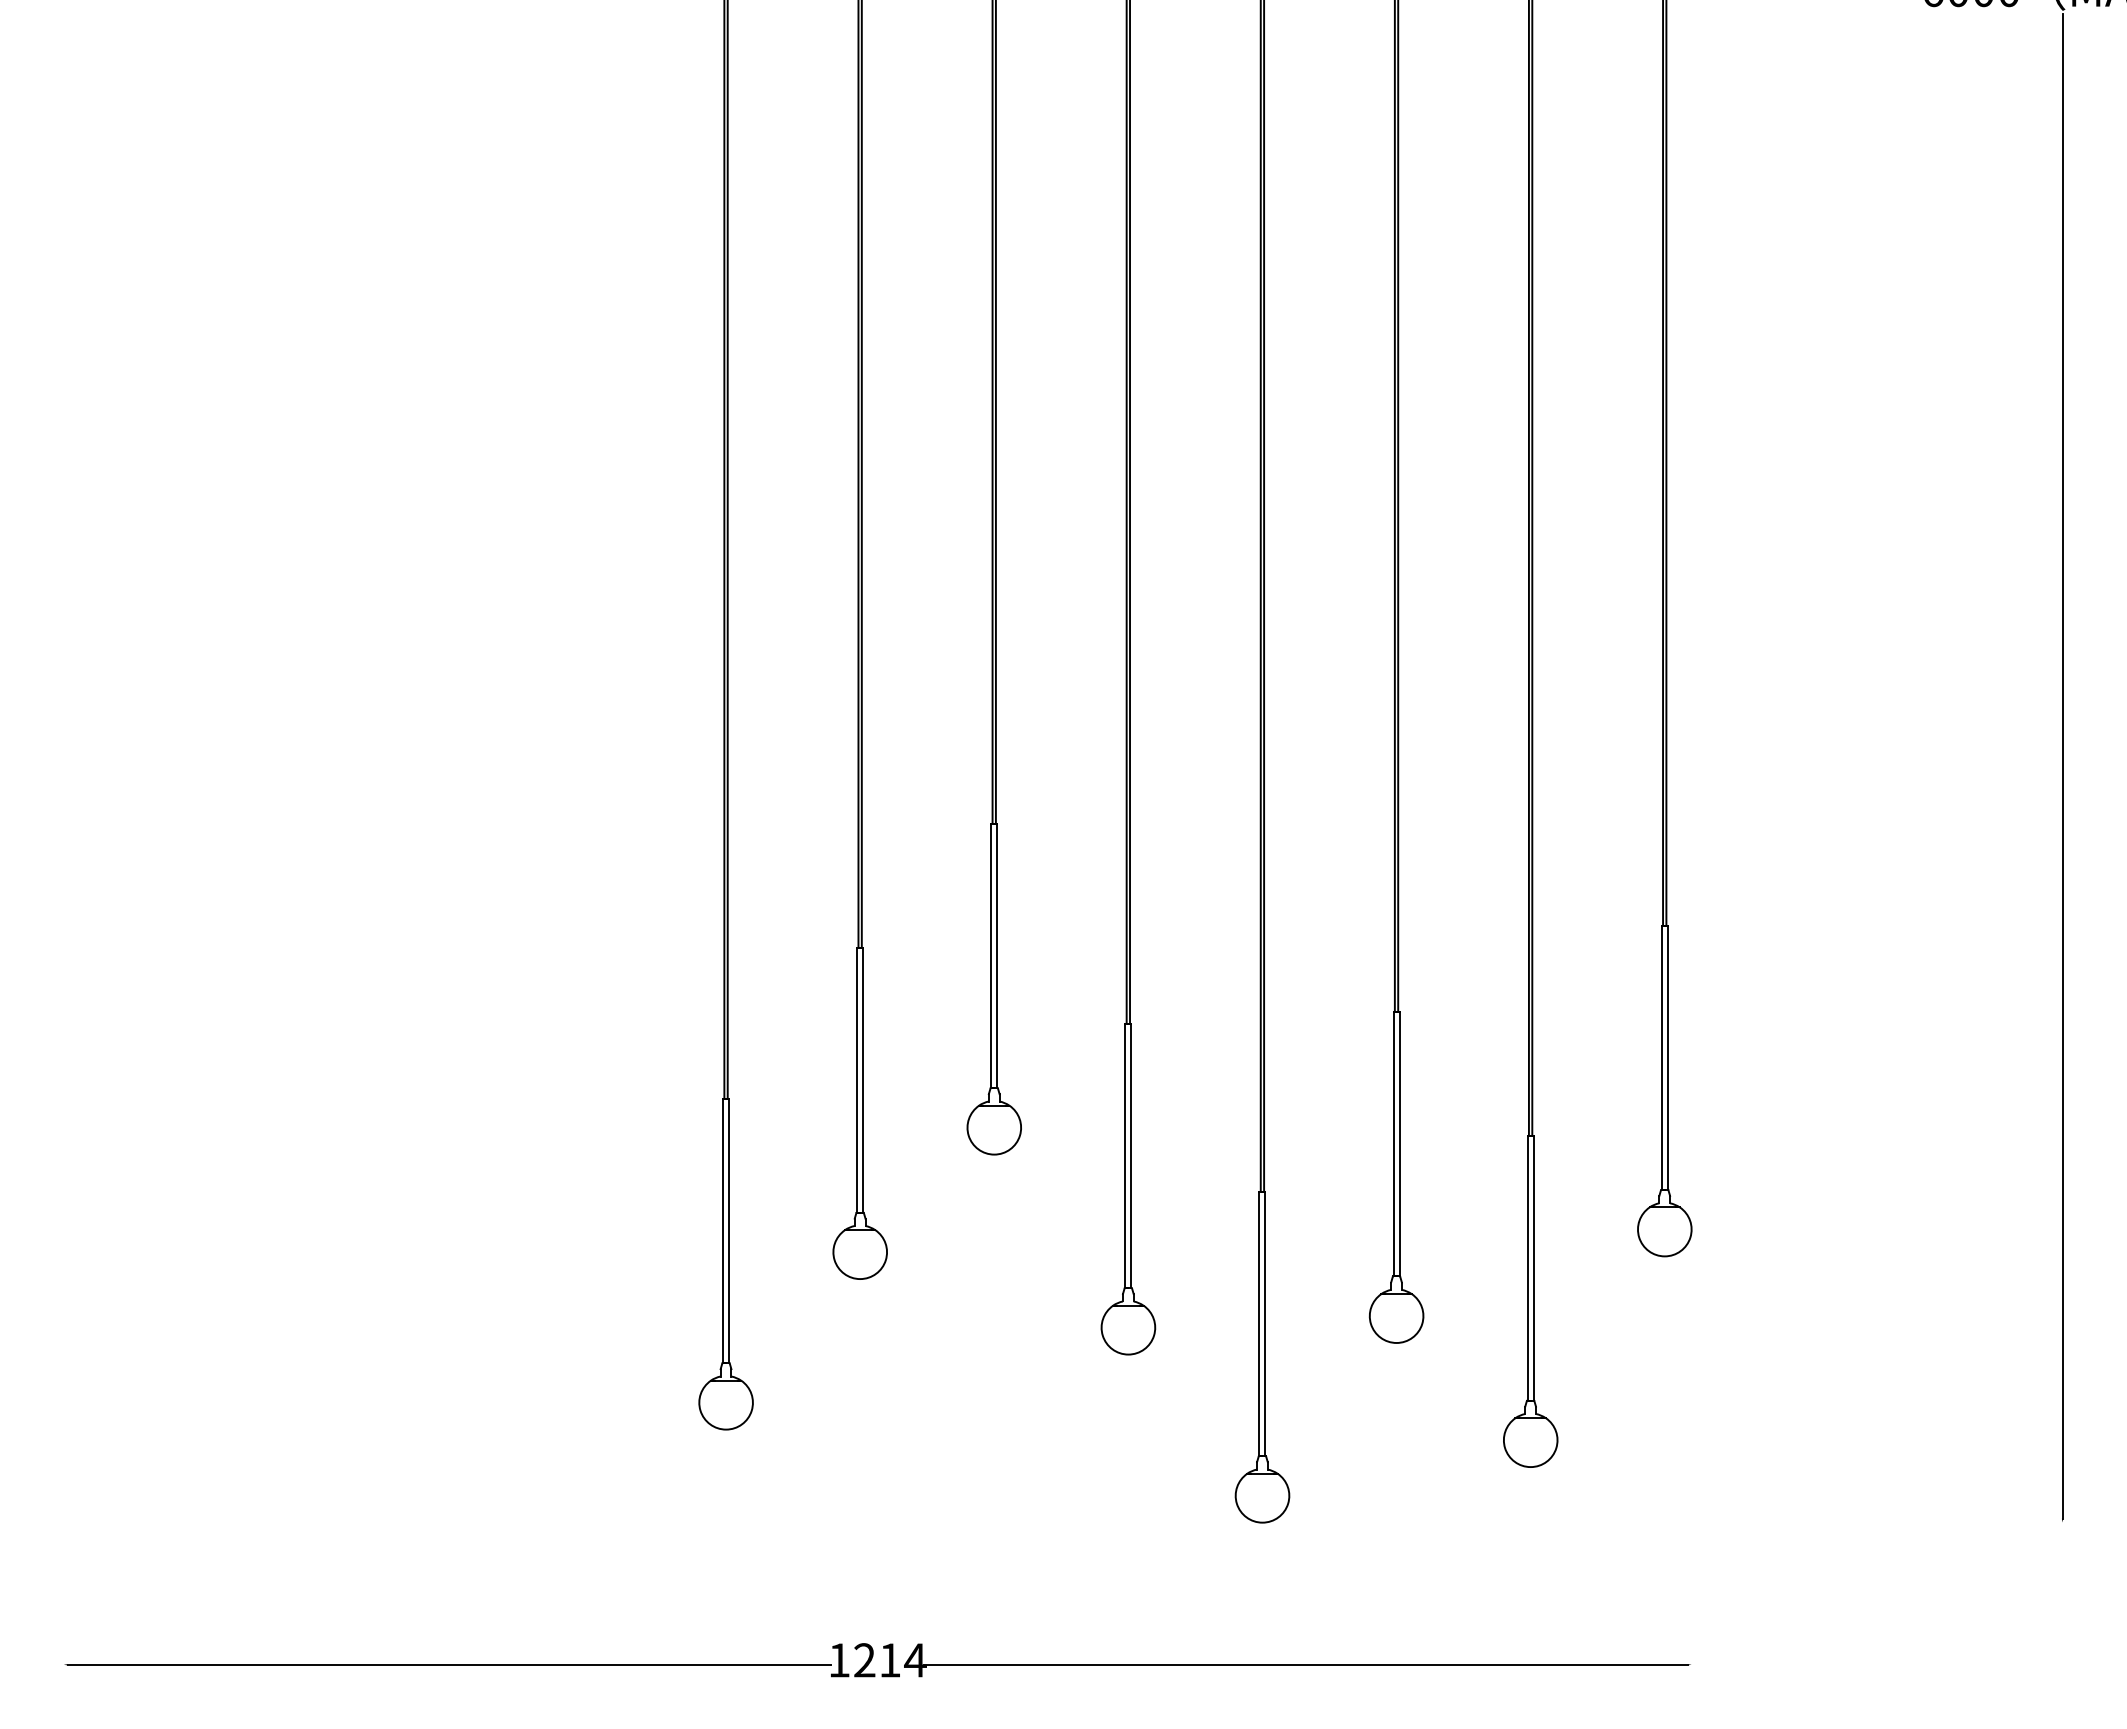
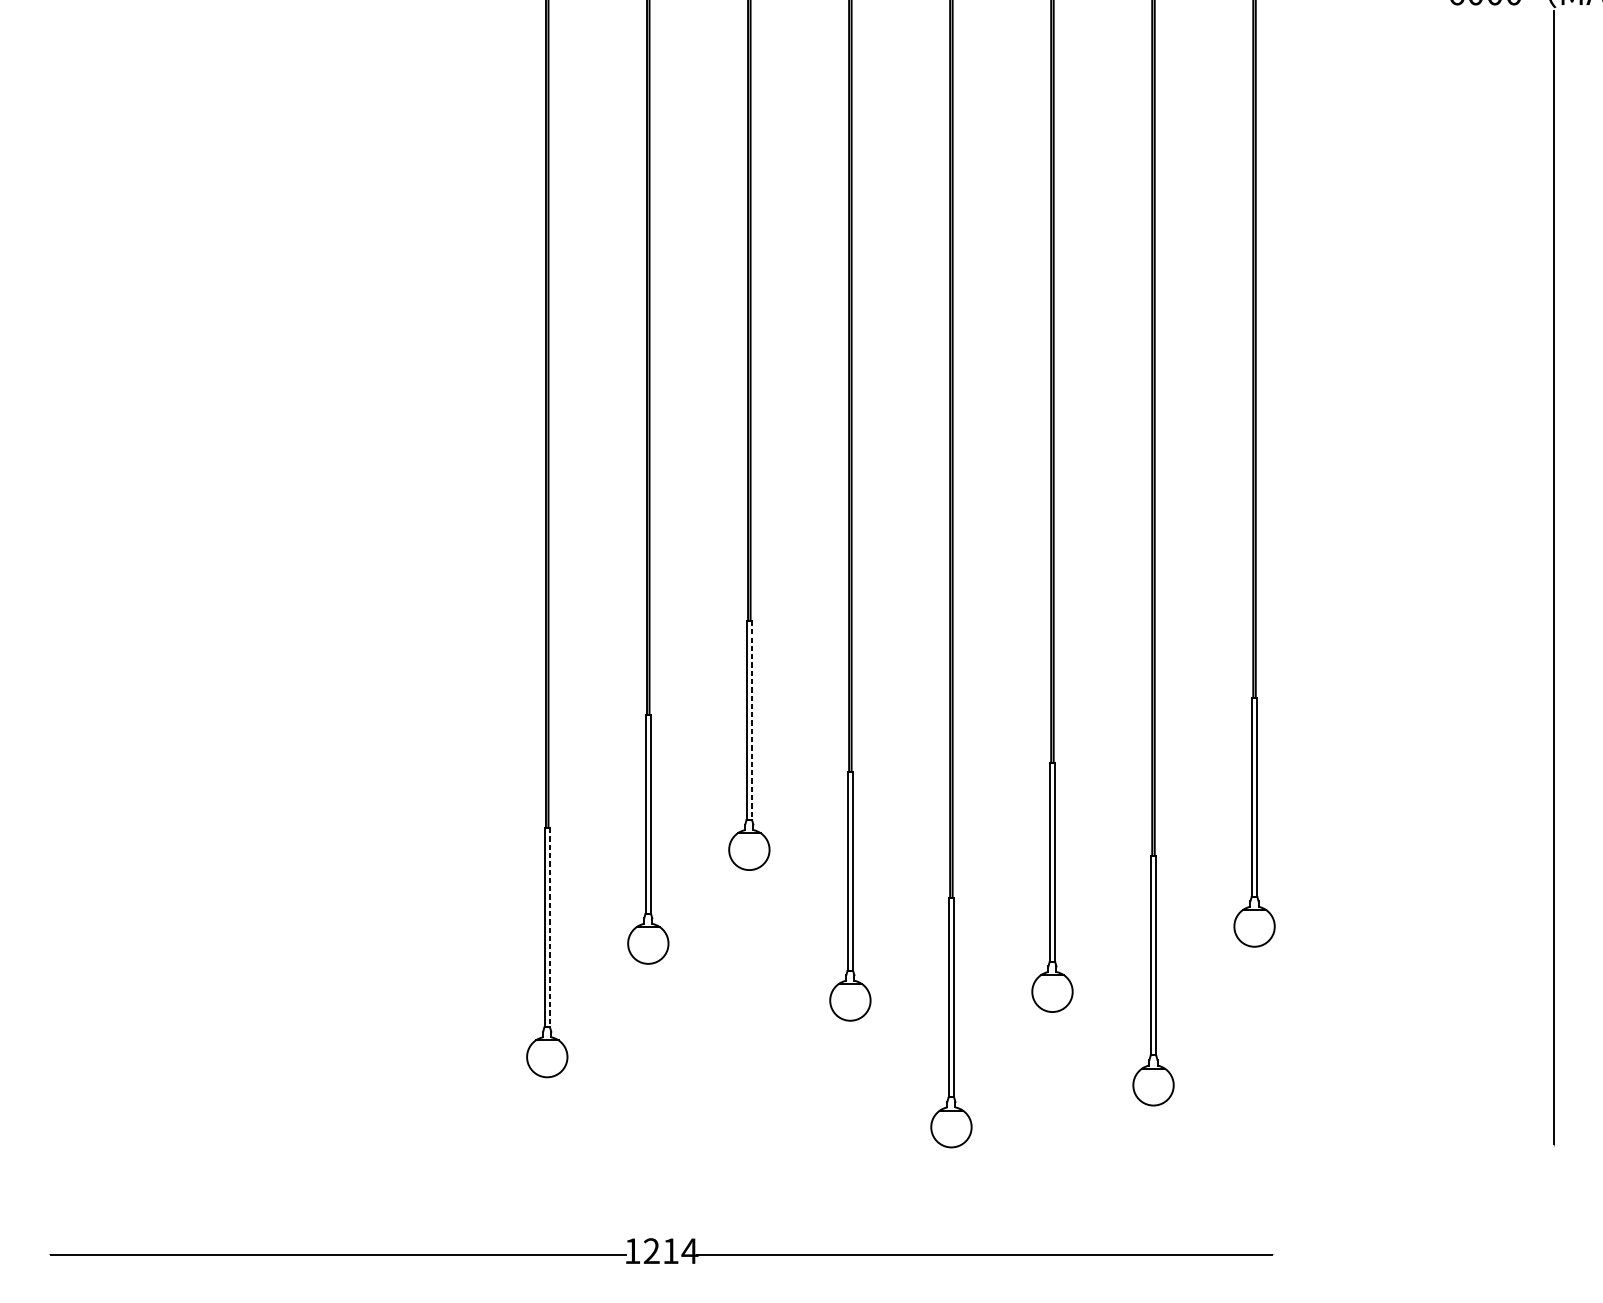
line: (997, 956) -> (751, 720), solid -> dashed
line: (729, 1231) -> (549, 928), solid -> dashed

